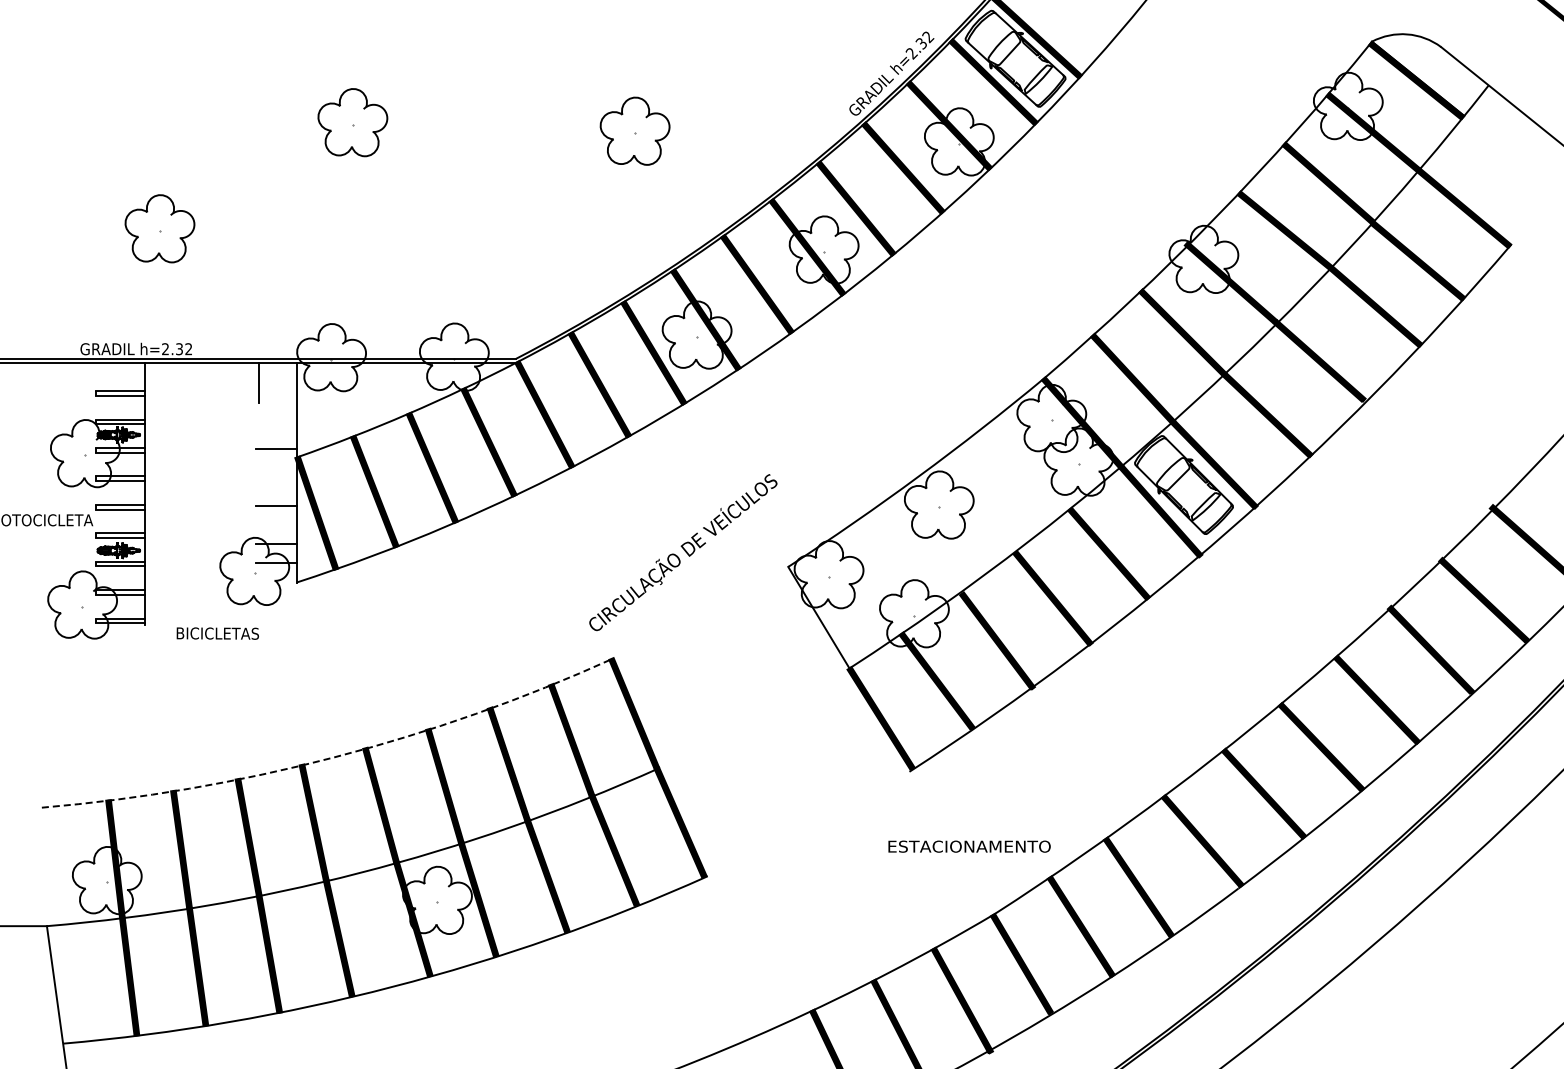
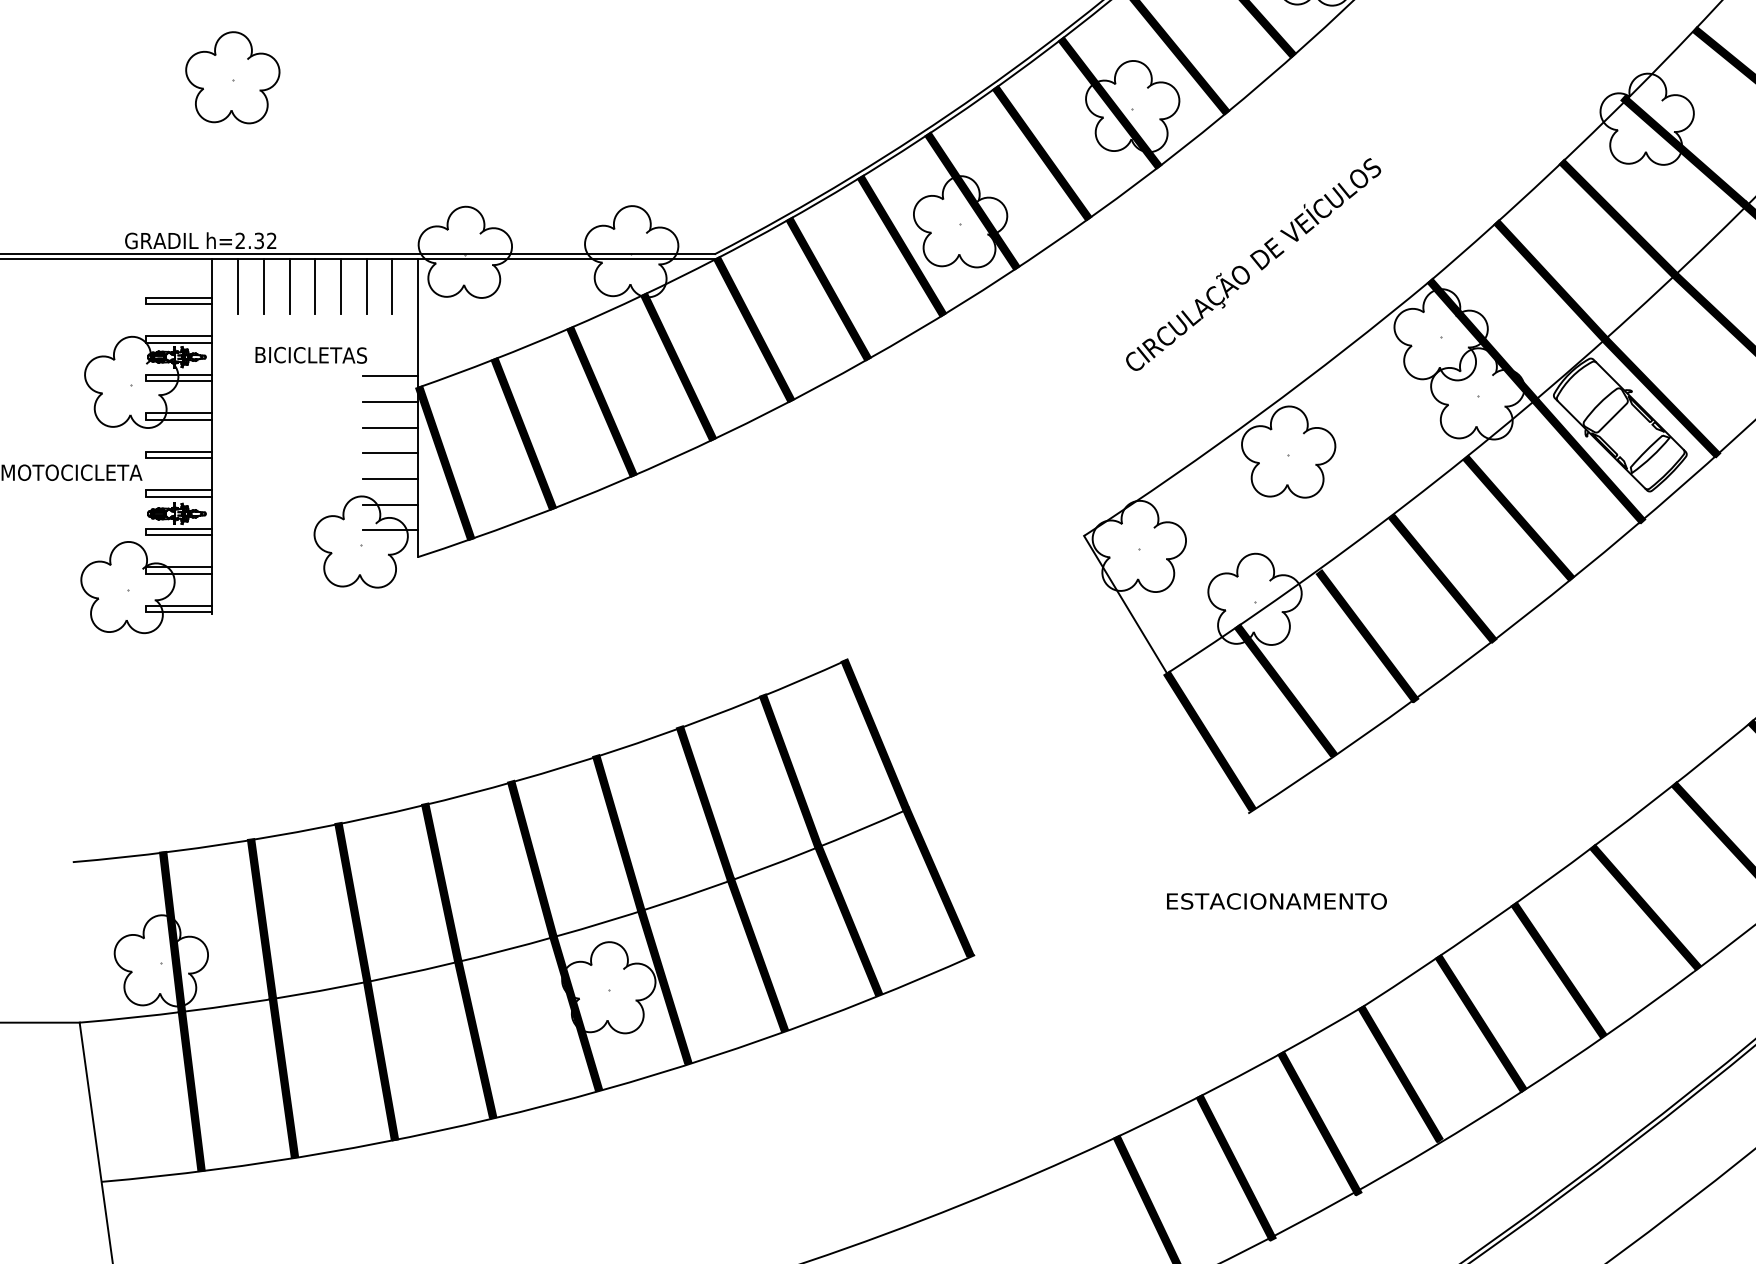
line: (163, 382) -> (237, 286), added
line: (182, 382) -> (263, 286), added
line: (201, 382) -> (289, 286), added
line: (220, 382) -> (314, 286), added
line: (239, 382) -> (340, 286), added
line: (277, 382) -> (392, 286), added
line: (276, 468) -> (390, 402), added
line: (276, 487) -> (390, 428), added
line: (276, 524) -> (390, 478), added
text: (683, 552) -> (1253, 264), moved
text: (217, 633) -> (310, 355), moved
arc: (334, 757) -> (469, 794), dashed -> solid
text: (969, 846) -> (1276, 901), moved

